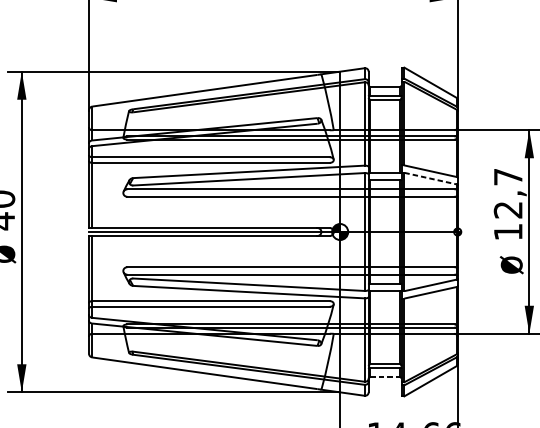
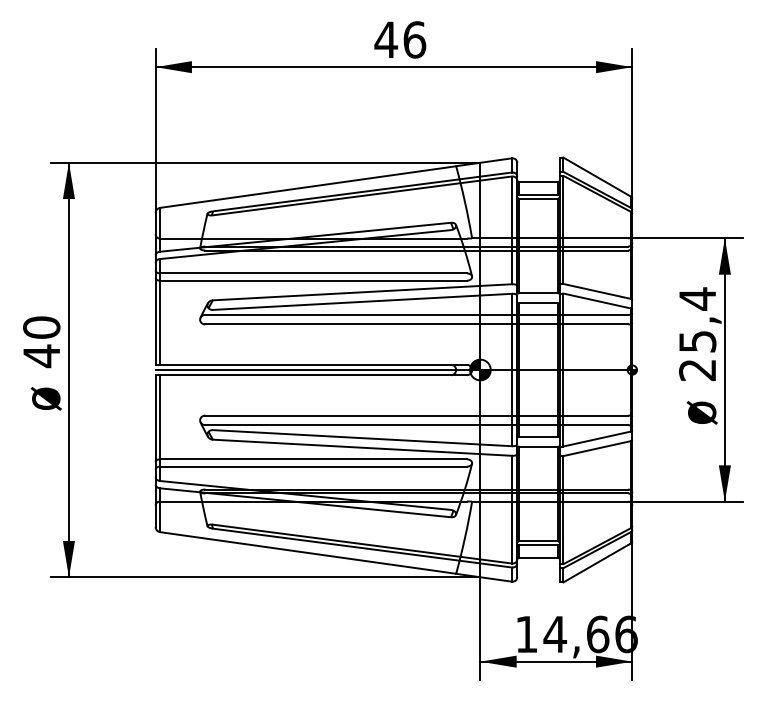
line: (430, 178) -> (597, 301), dashed -> solid
text: (508, 203) -> (697, 333), 12,7 -> 25,4
line: (385, 377) -> (539, 557), dashed -> solid

